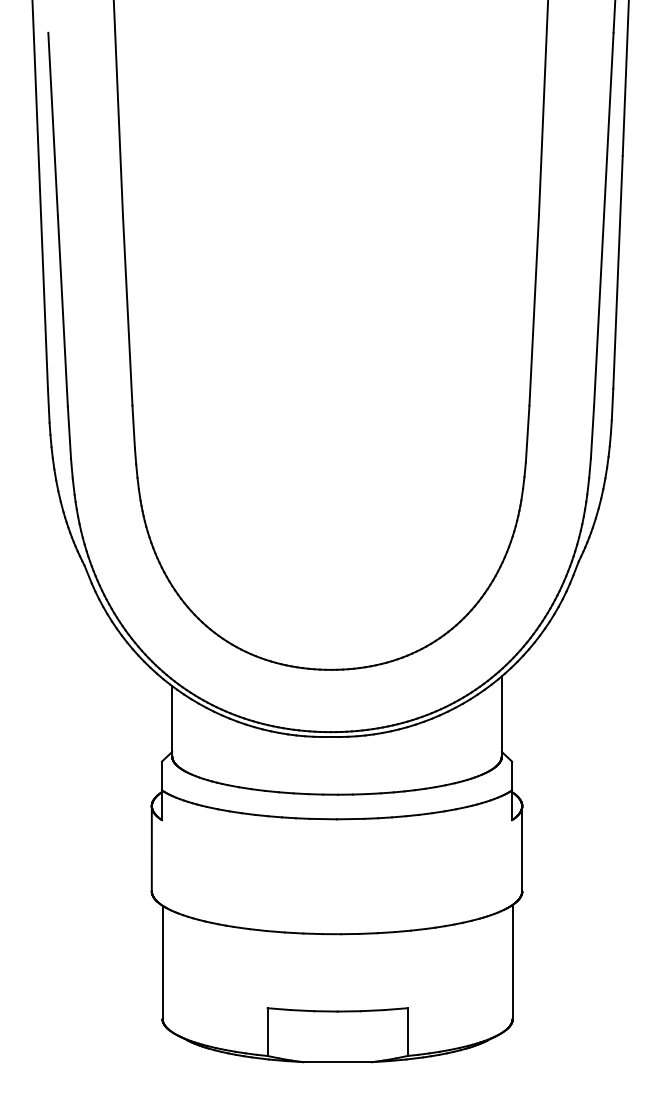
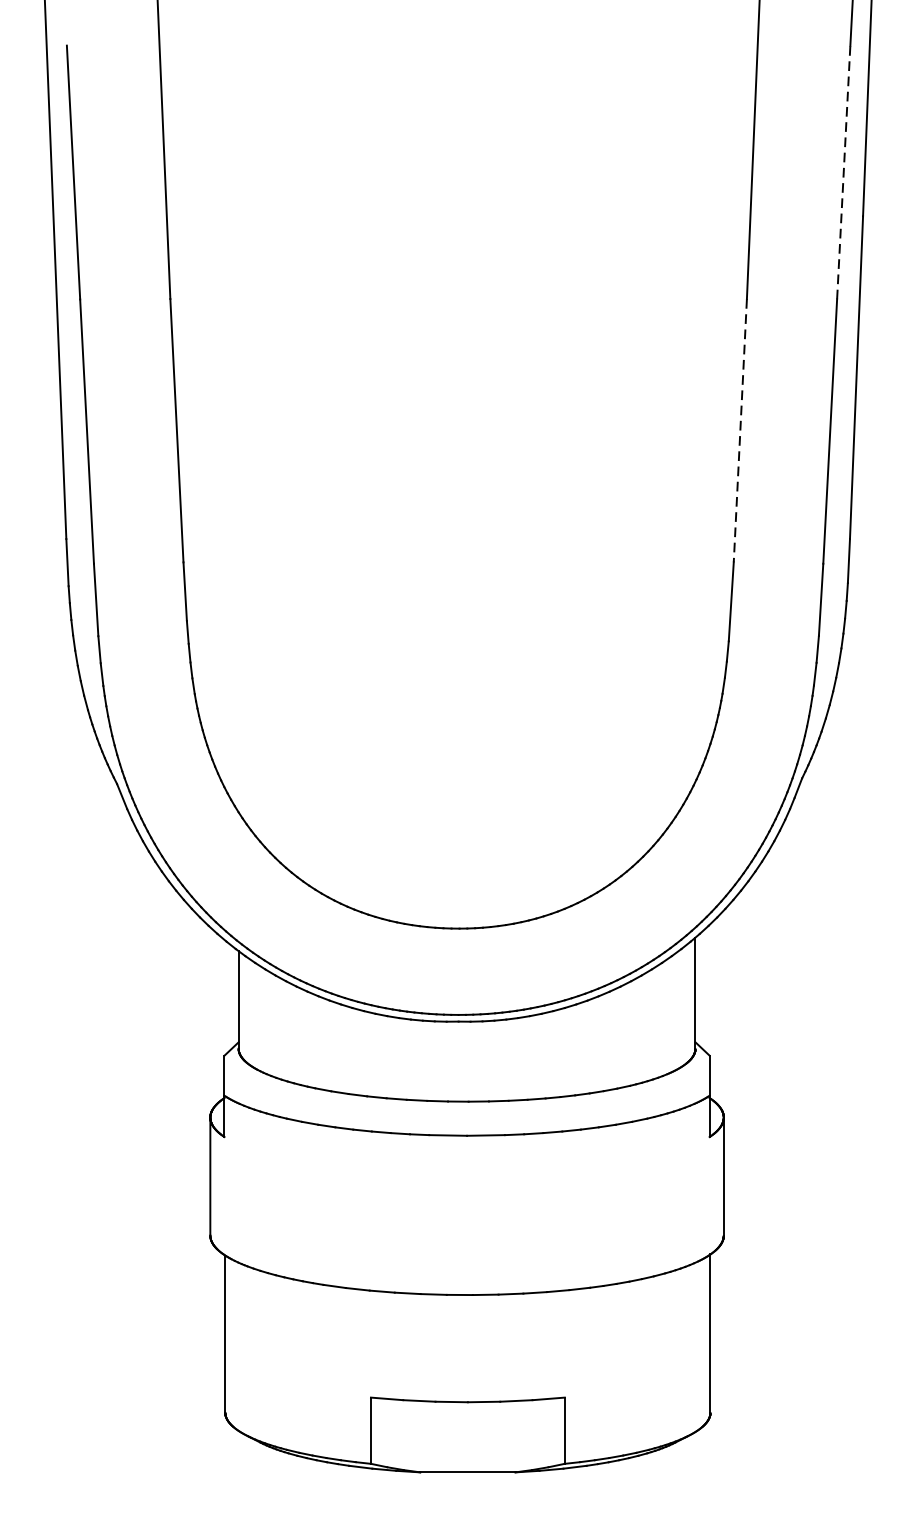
line: (608, 124) -> (843, 172), solid -> dashed
line: (534, 311) -> (740, 431), solid -> dashed

